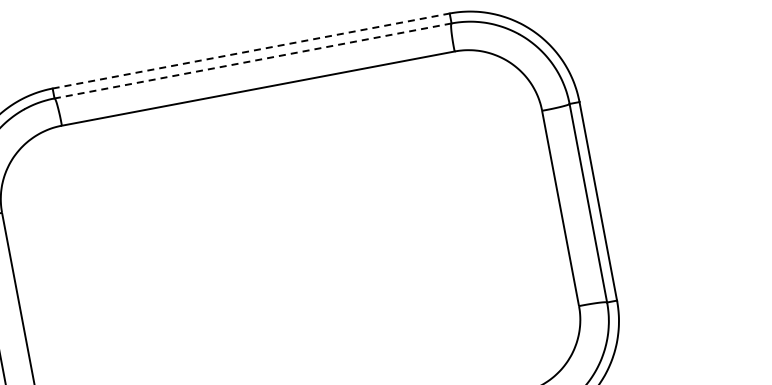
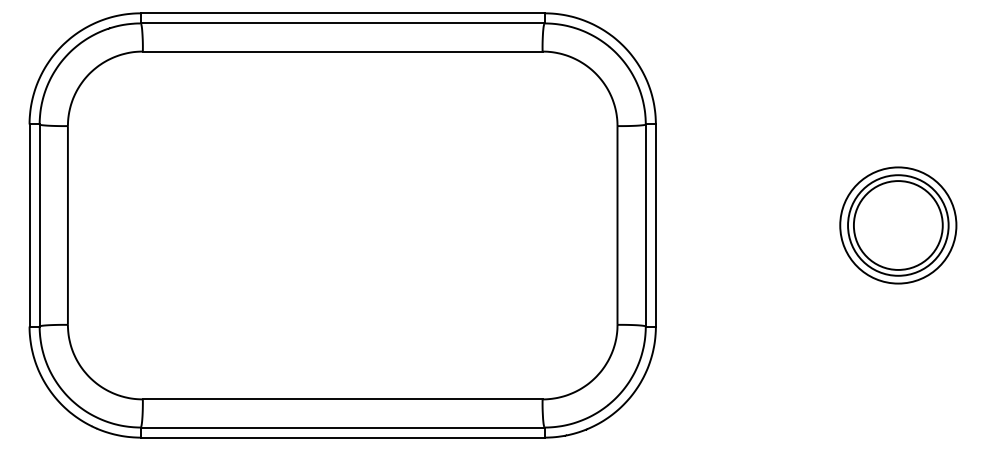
line: (251, 51) -> (343, 13), dashed -> solid
line: (252, 61) -> (342, 23), dashed -> solid

